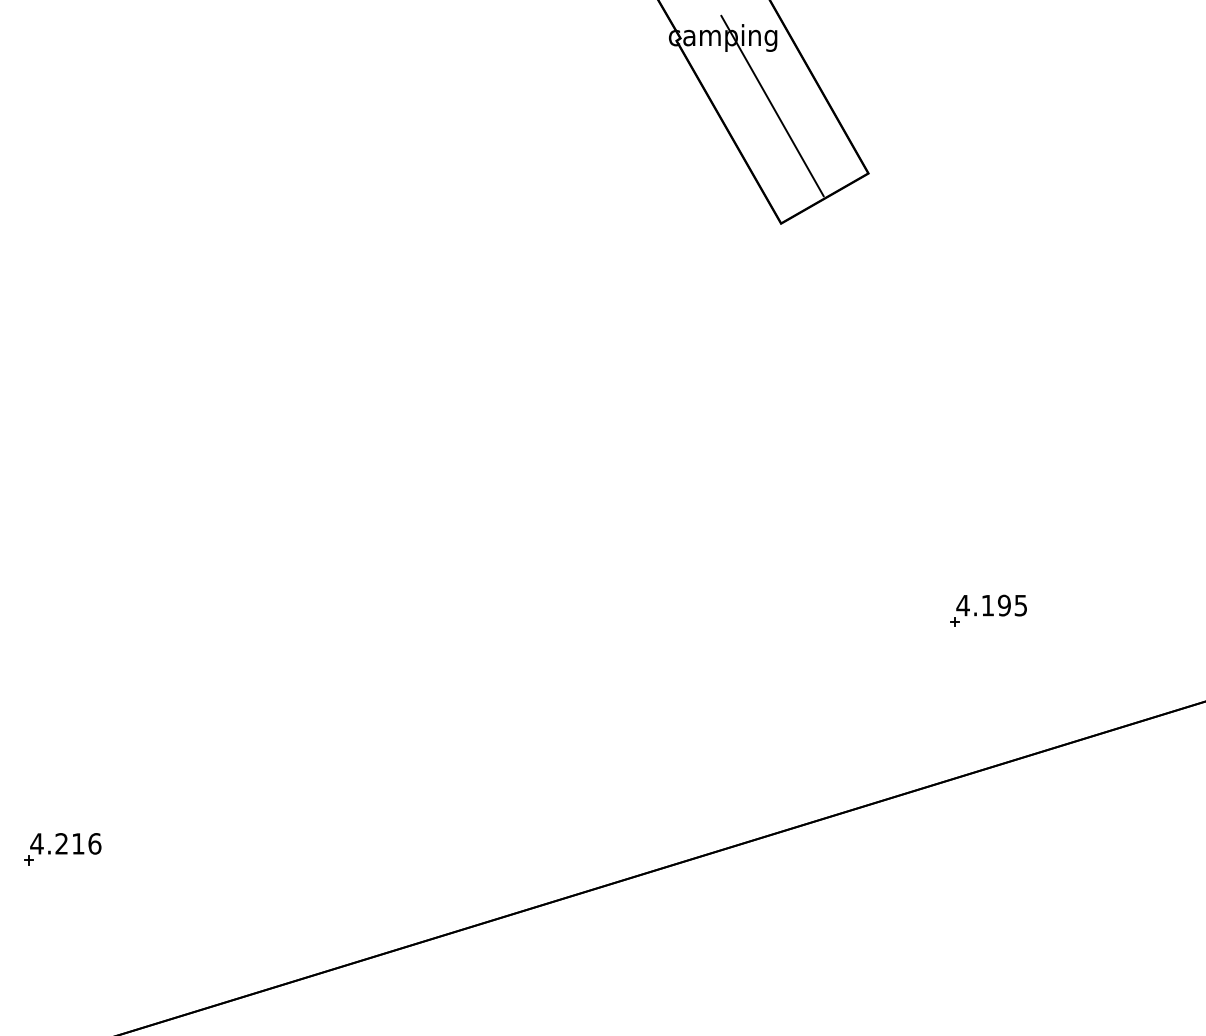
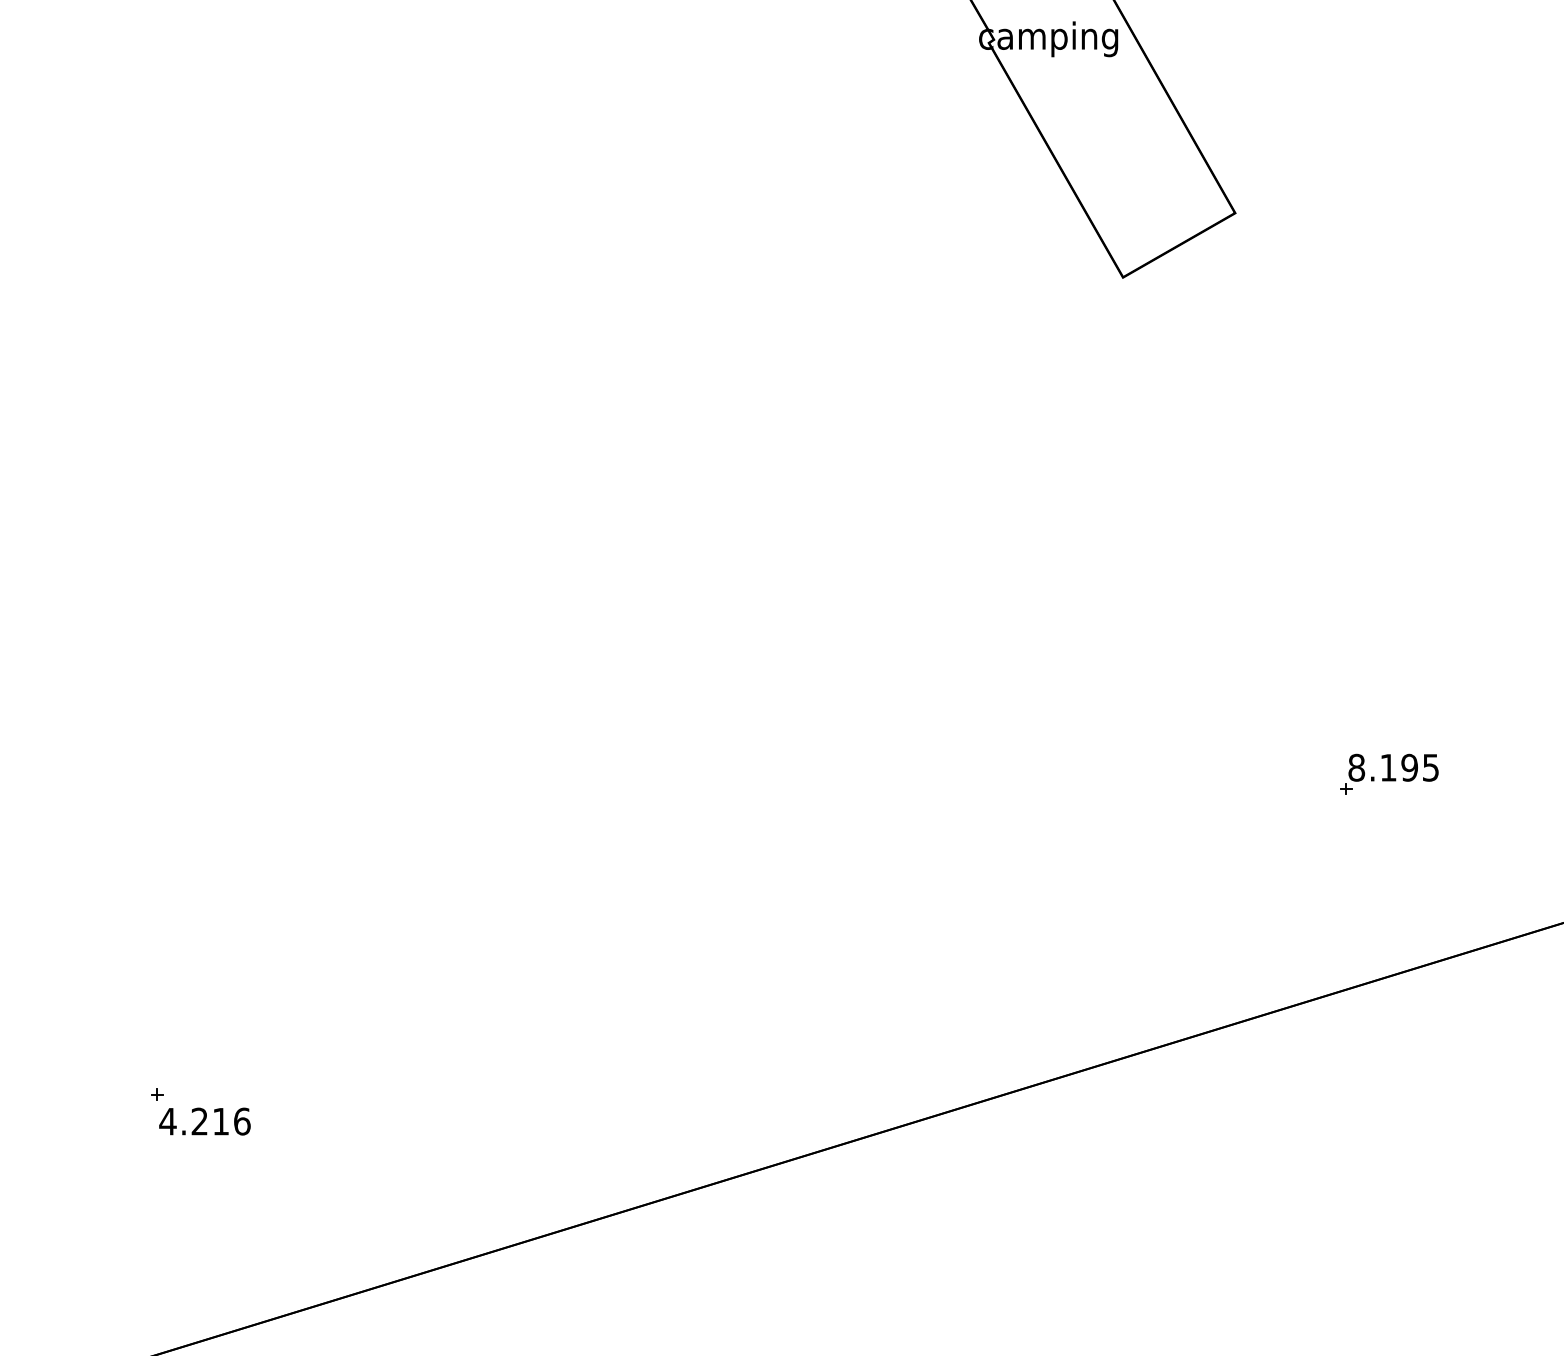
line: (772, 105) -> (1111, 126), removed
text: (962, 605) -> (1356, 767), 4.195 -> 8.195
text: (65, 843) -> (204, 1121), moved

